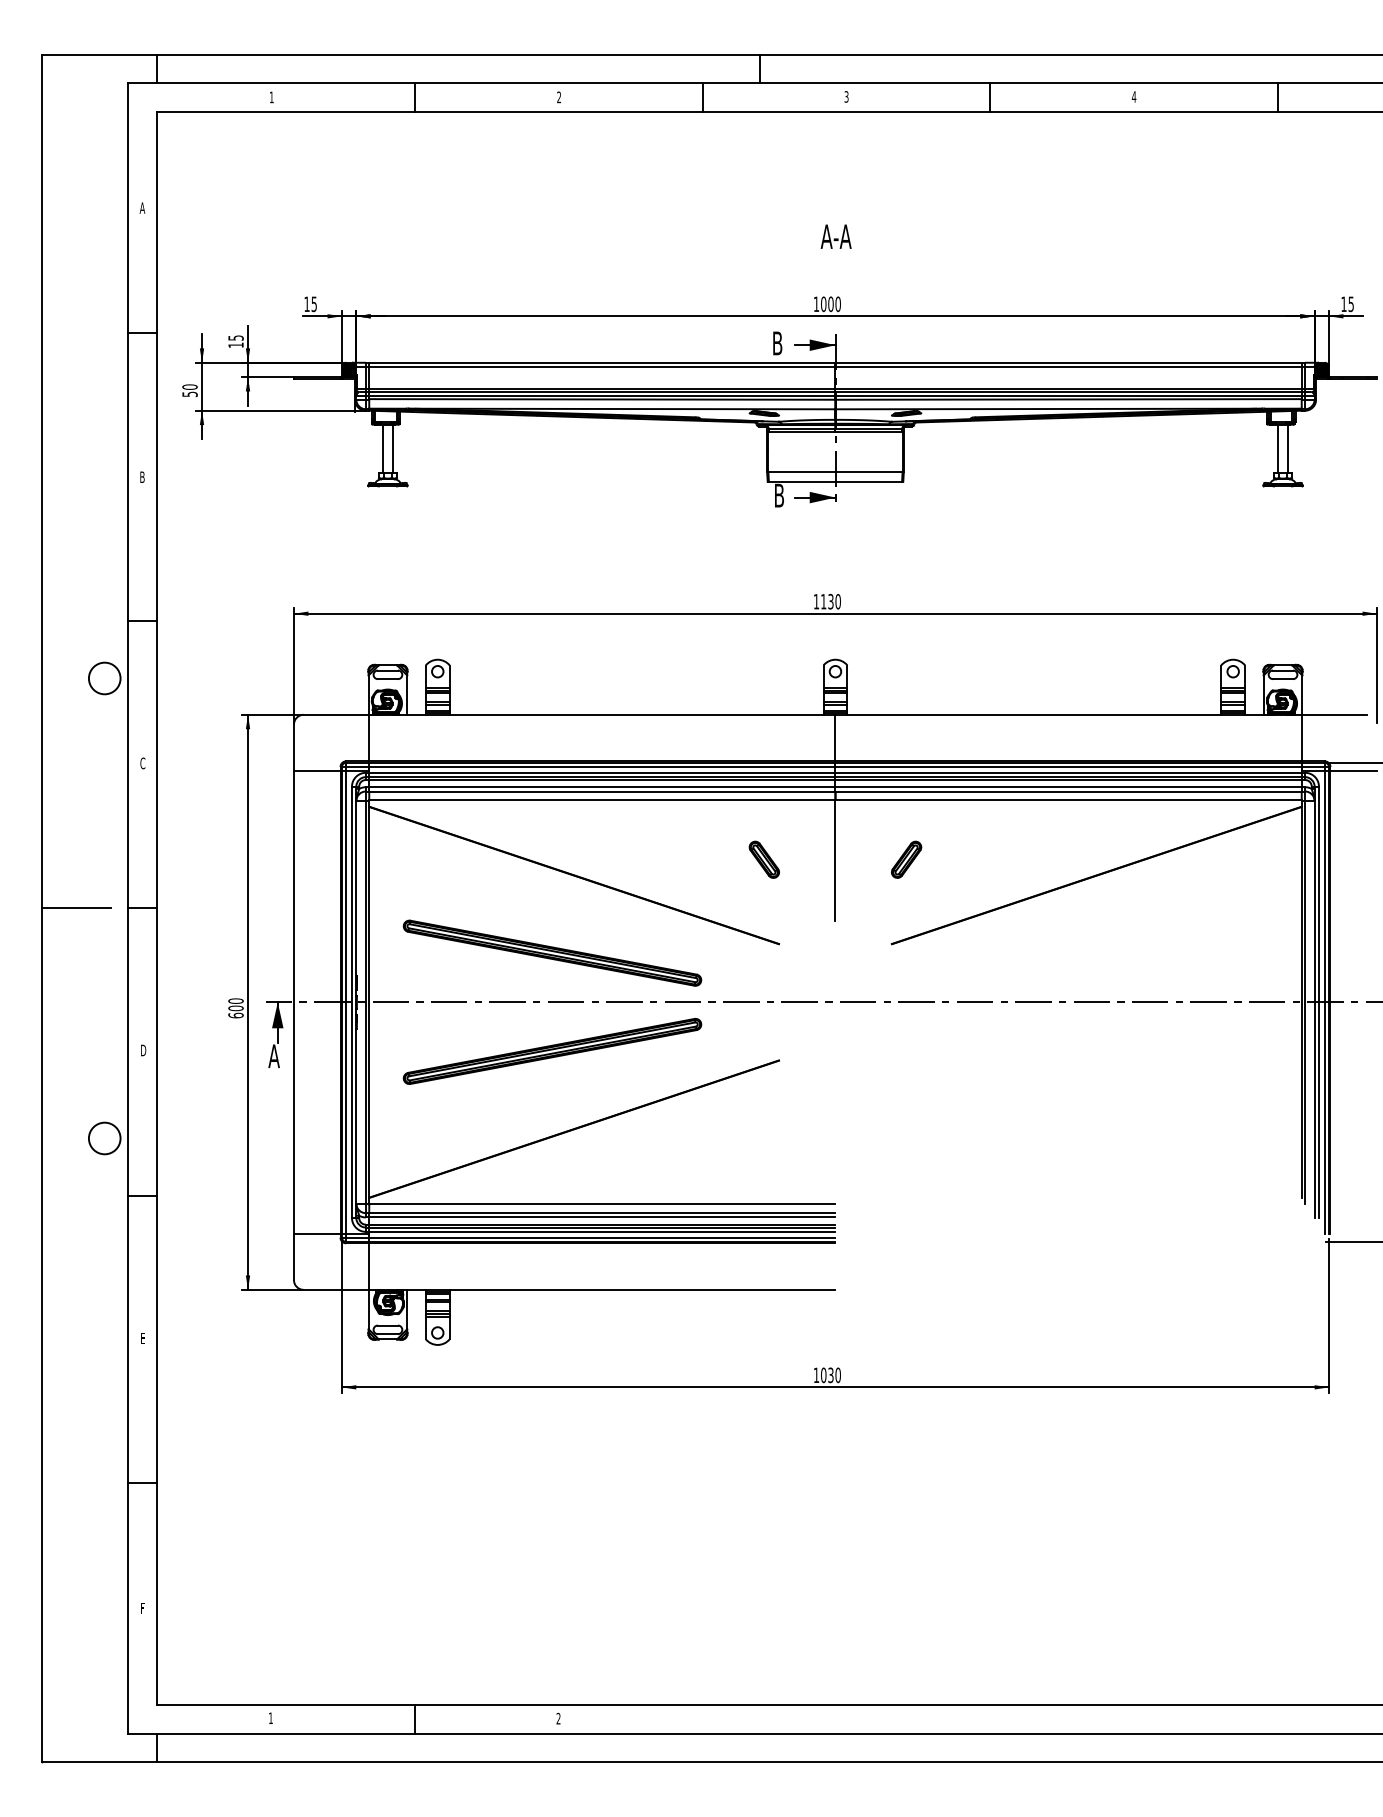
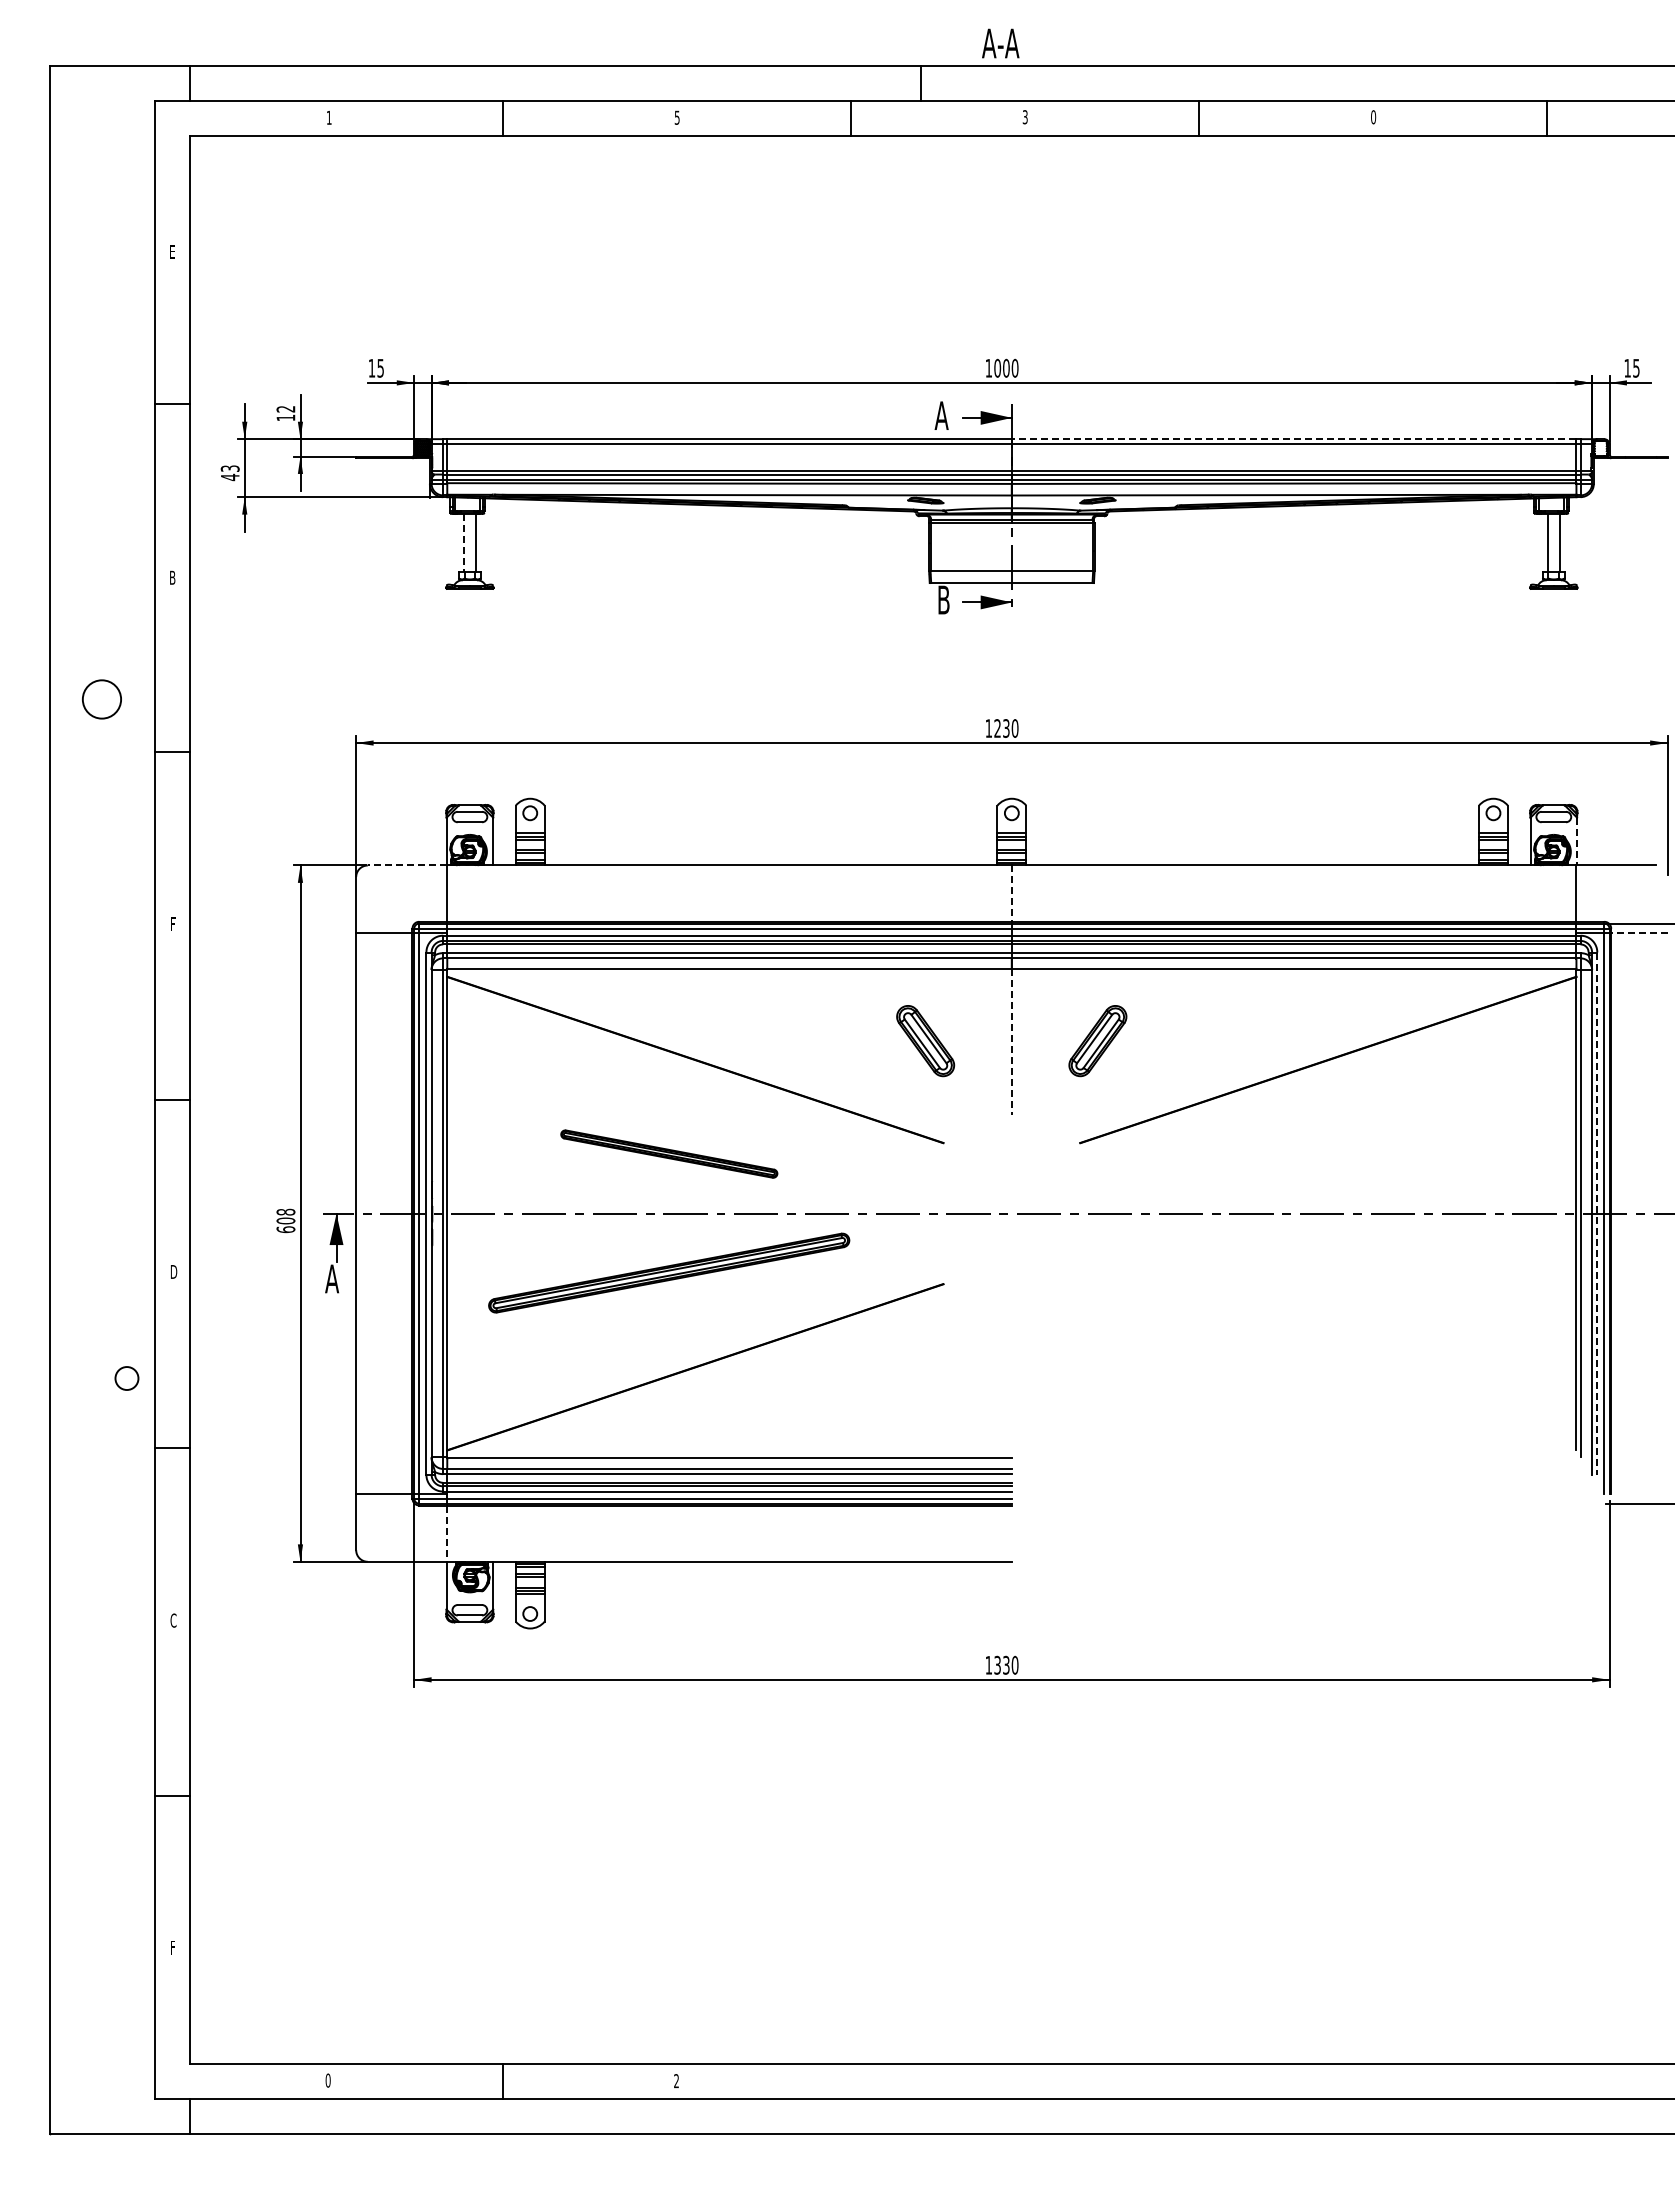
text: (558, 97) -> (676, 117), 2 -> 5
text: (1134, 97) -> (1373, 117), 4 -> 0
text: (142, 207) -> (172, 251), A -> E
text: (836, 236) -> (1000, 43), moved
text: (235, 338) -> (285, 409), 15 -> 12
text: (777, 343) -> (941, 415), B -> A
line: (1068, 363) -> (1293, 439), solid -> dashed
hatch: (1321, 369) -> (1600, 447), removed
text: (189, 391) -> (229, 473), 50 -> 43
line: (383, 448) -> (464, 543), solid -> dashed
text: (823, 601) -> (997, 728), 1130 -> 1230
circle: (104, 678) -> (101, 699), moved
line: (1302, 695) -> (1577, 841), solid -> dashed
line: (336, 714) -> (407, 865), solid -> dashed
line: (835, 738) -> (1011, 894), solid -> dashed
text: (143, 763) -> (173, 924), C -> F
line: (1352, 771) -> (1638, 933), solid -> dashed
part: (764, 859) -> (925, 1040), size x1.6
part: (906, 859) -> (1097, 1040), size x1.6
line: (835, 860) -> (1011, 1041), solid -> dashed
line: (75, 908) -> (91, 1100), removed
part: (552, 952) -> (669, 1153), size x0.6
text: (236, 1000) -> (286, 1211), 600 -> 608
line: (1319, 1003) -> (1597, 1214), solid -> dashed
circle: (104, 1138) -> (126, 1378), size x0.6
line: (369, 1267) -> (447, 1534), solid -> dashed
text: (143, 1338) -> (173, 1620), E -> C
text: (823, 1375) -> (997, 1665), 1030 -> 1330
text: (270, 1718) -> (327, 2080), 1 -> 0

